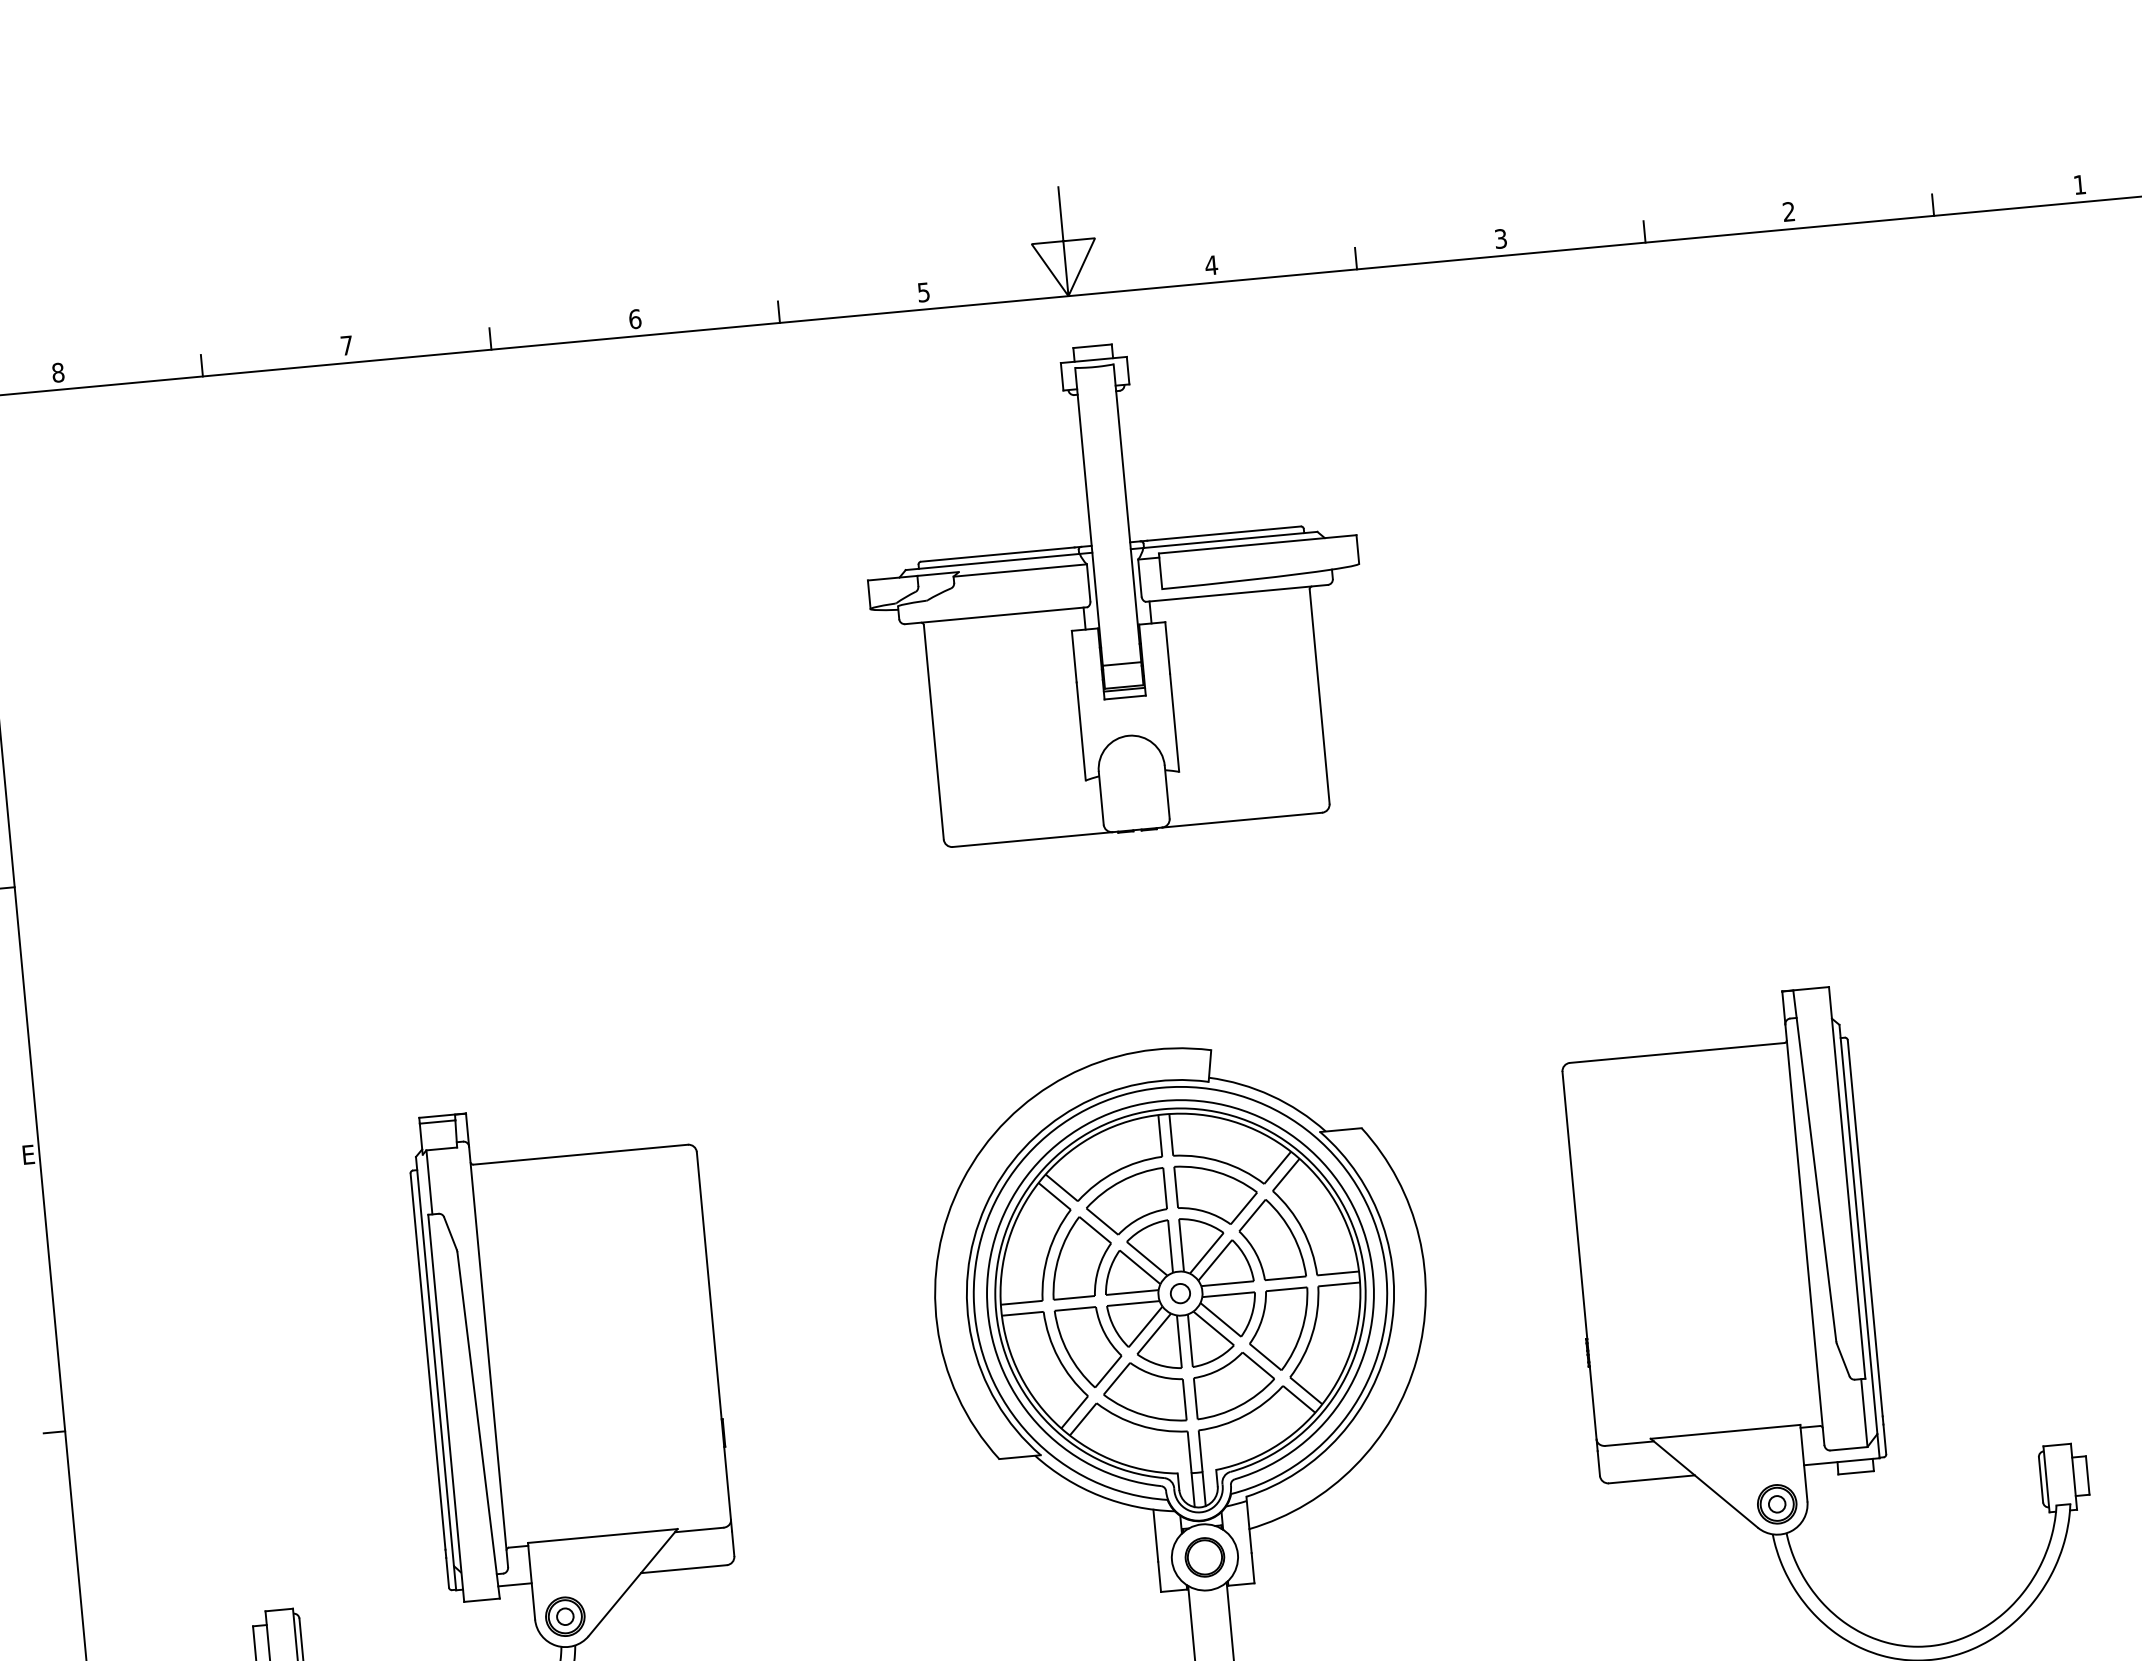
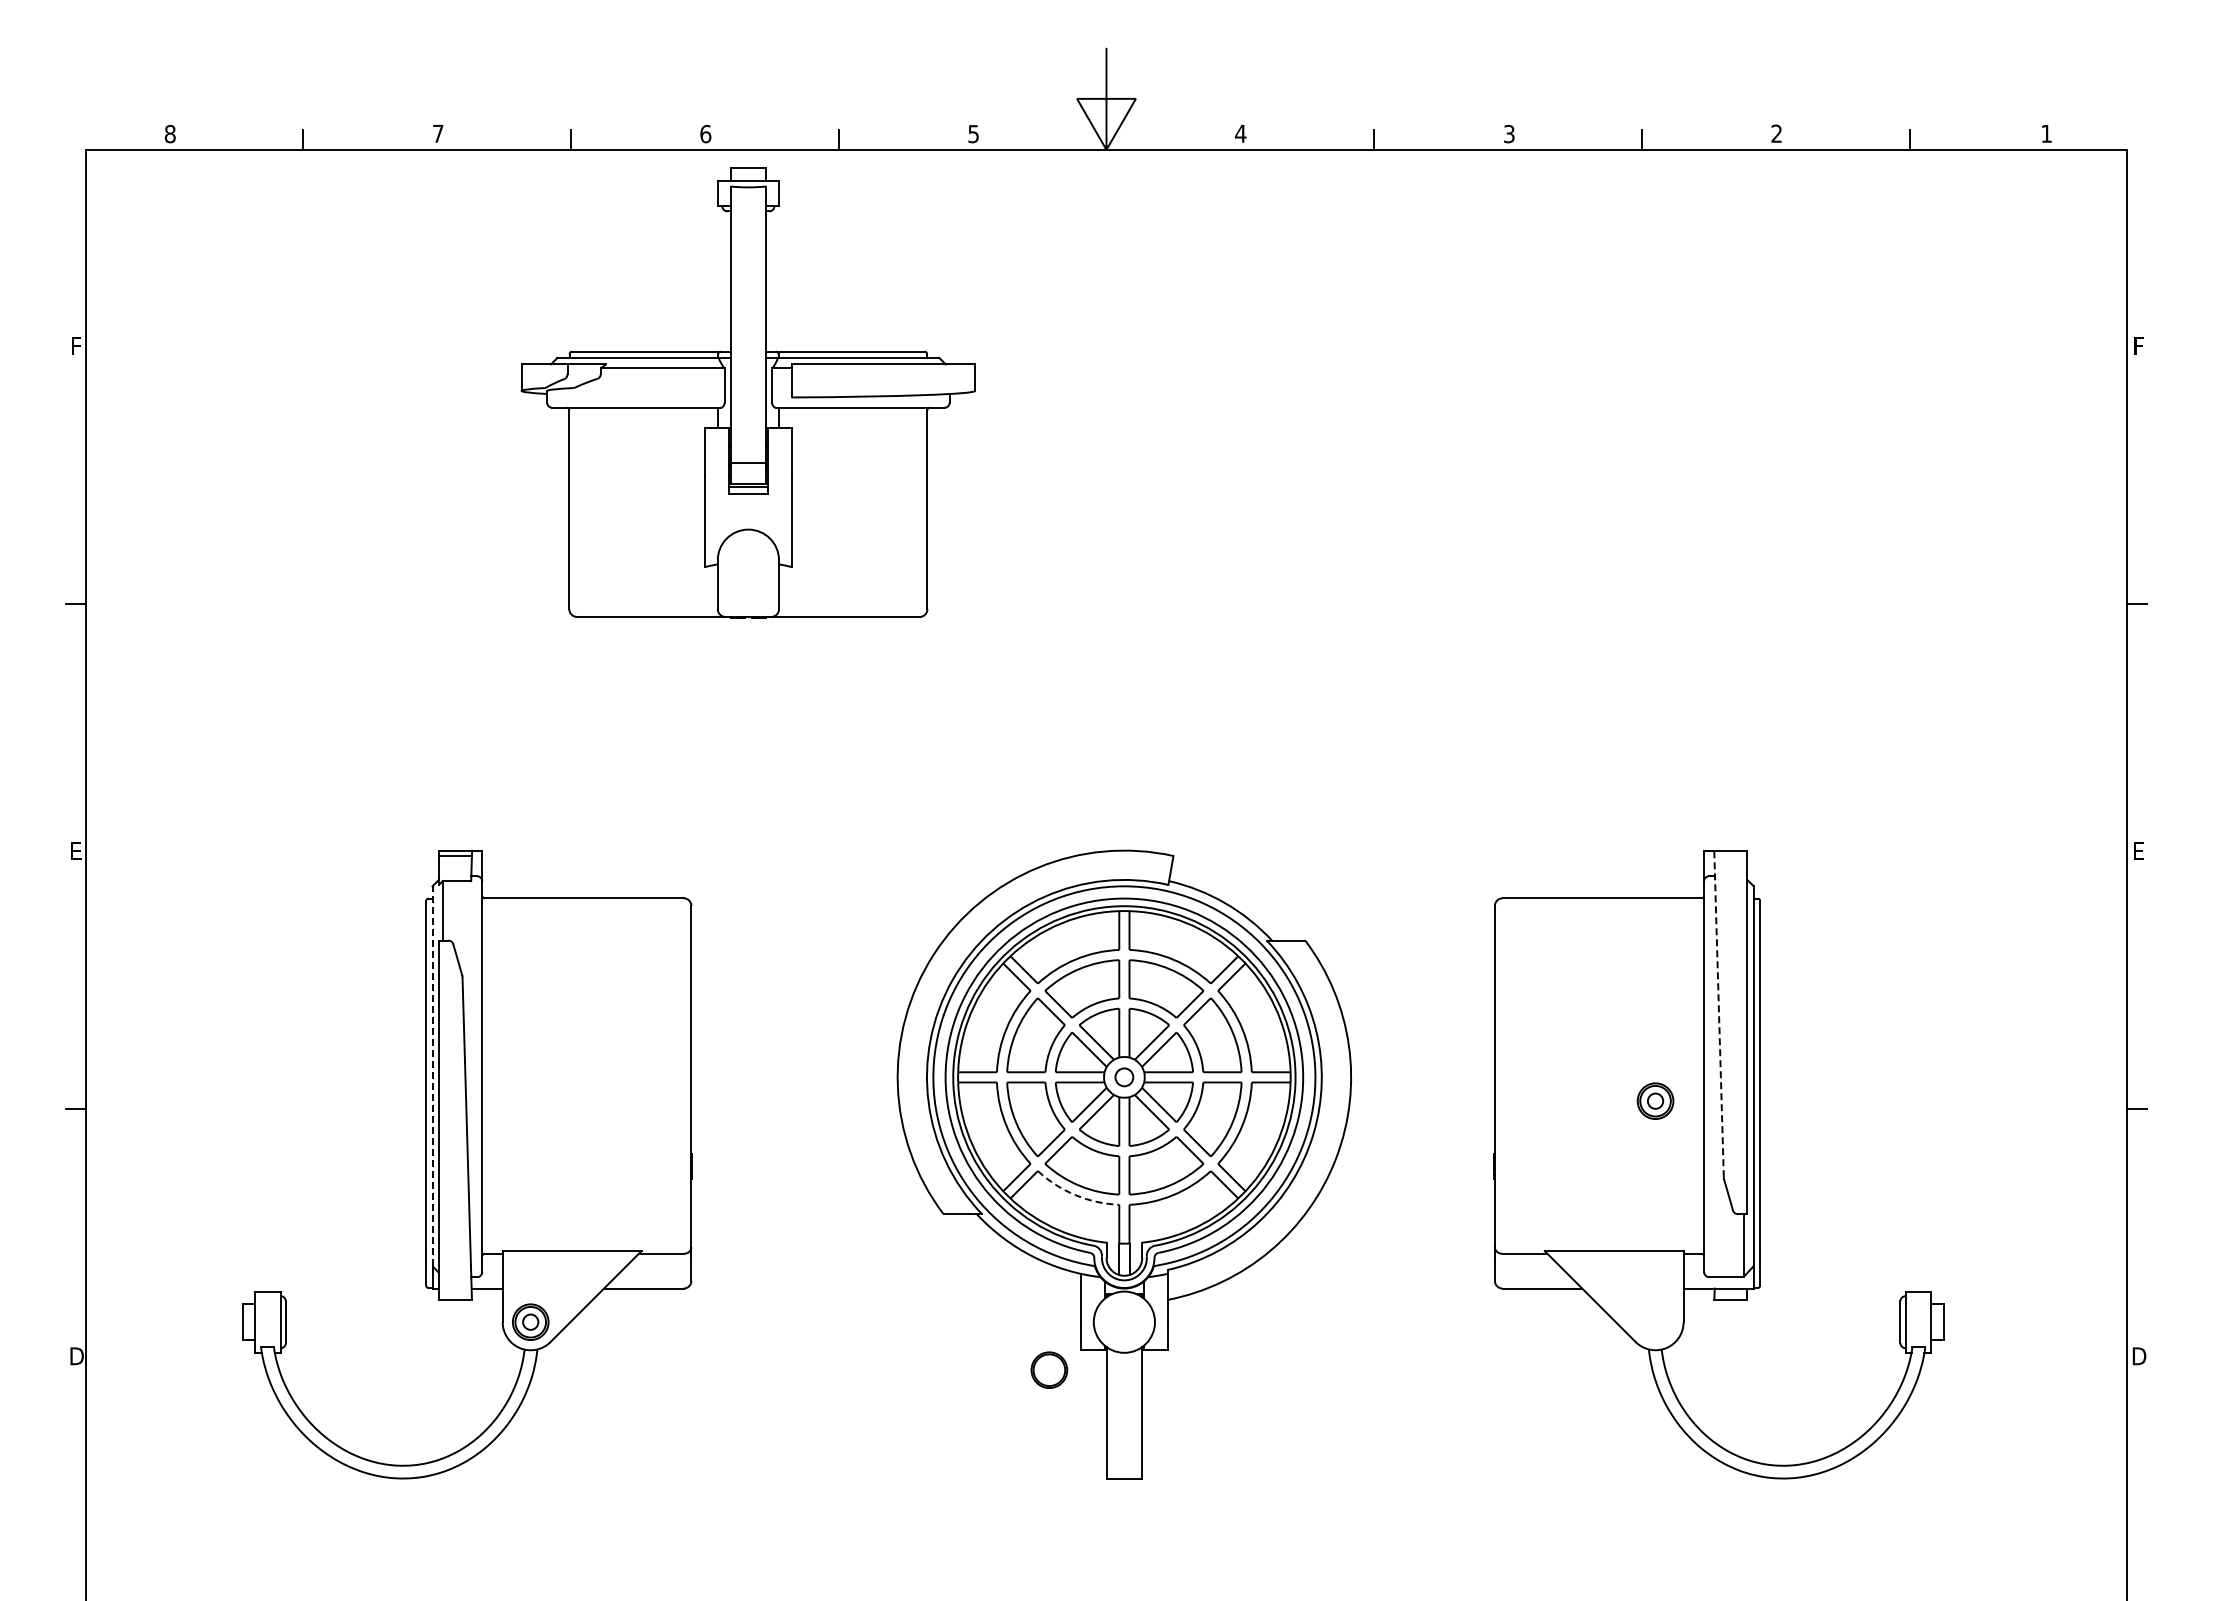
part: (1114, 588) -> (747, 392), moved
line: (1815, 1165) -> (1719, 1013), solid -> dashed
line: (434, 1361) -> (432, 1076), solid -> dashed
arc: (1139, 1425) -> (1075, 1195), solid -> dashed
part: (1777, 1503) -> (1655, 1100), moved
part: (1204, 1556) -> (1049, 1369), moved

